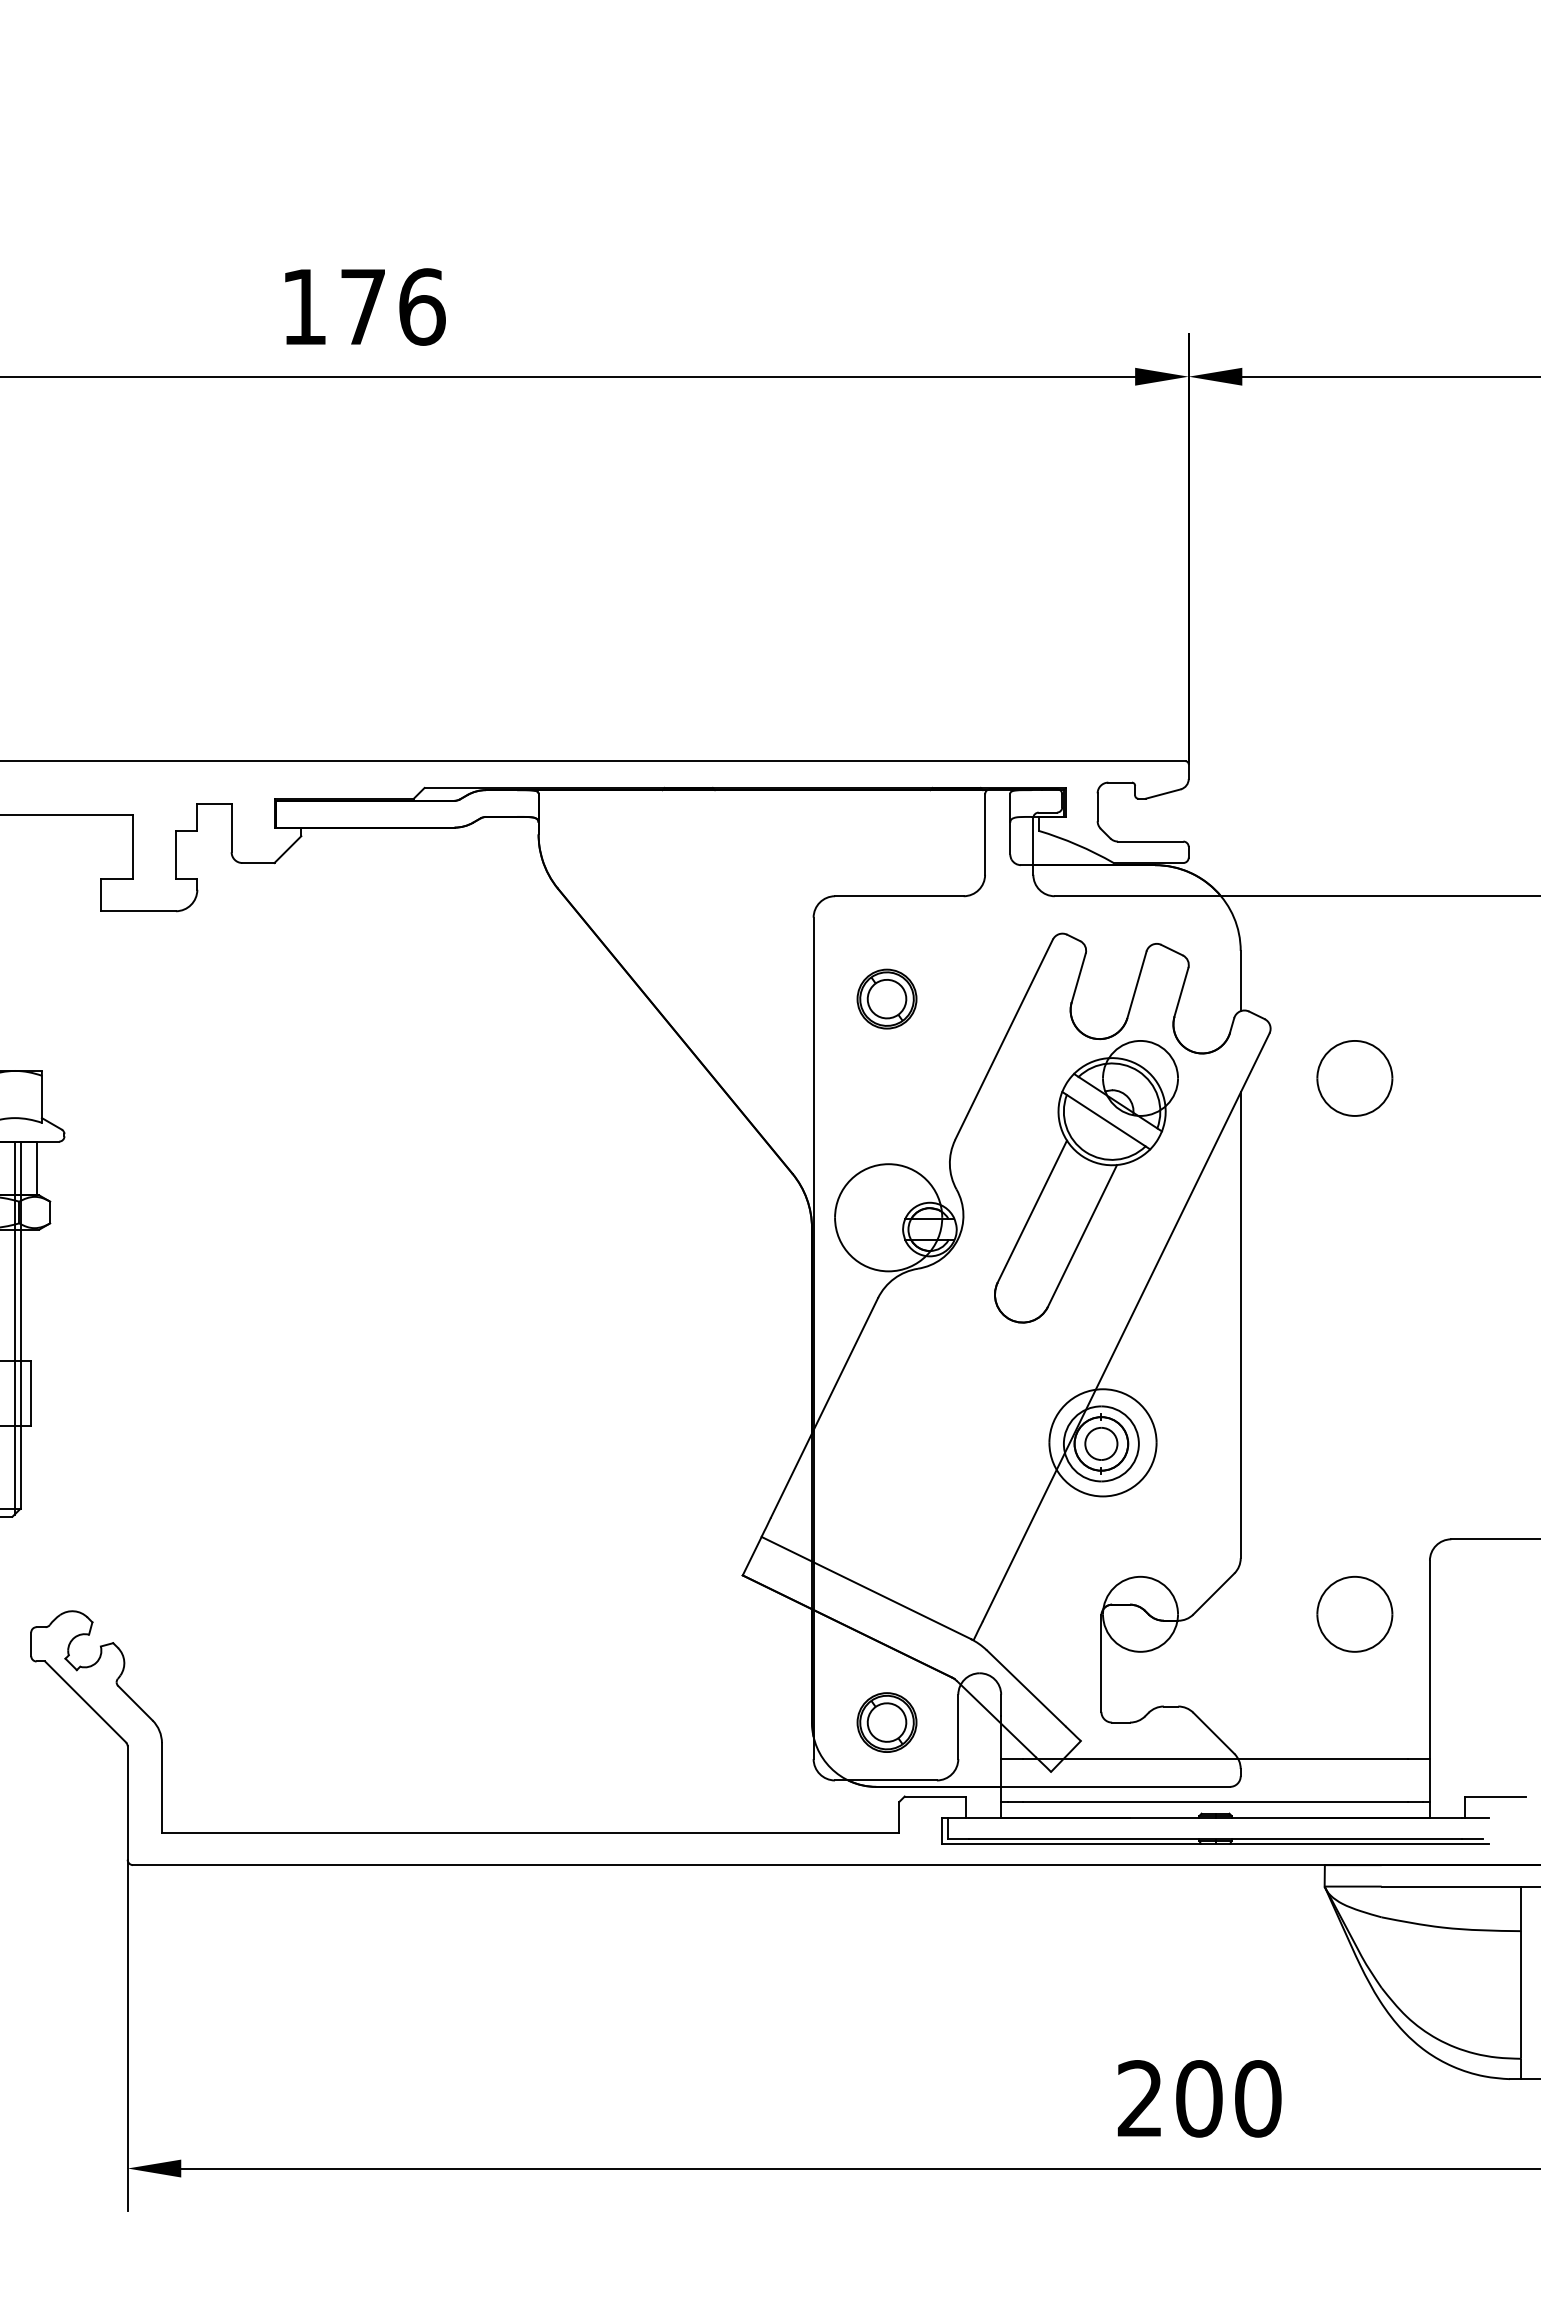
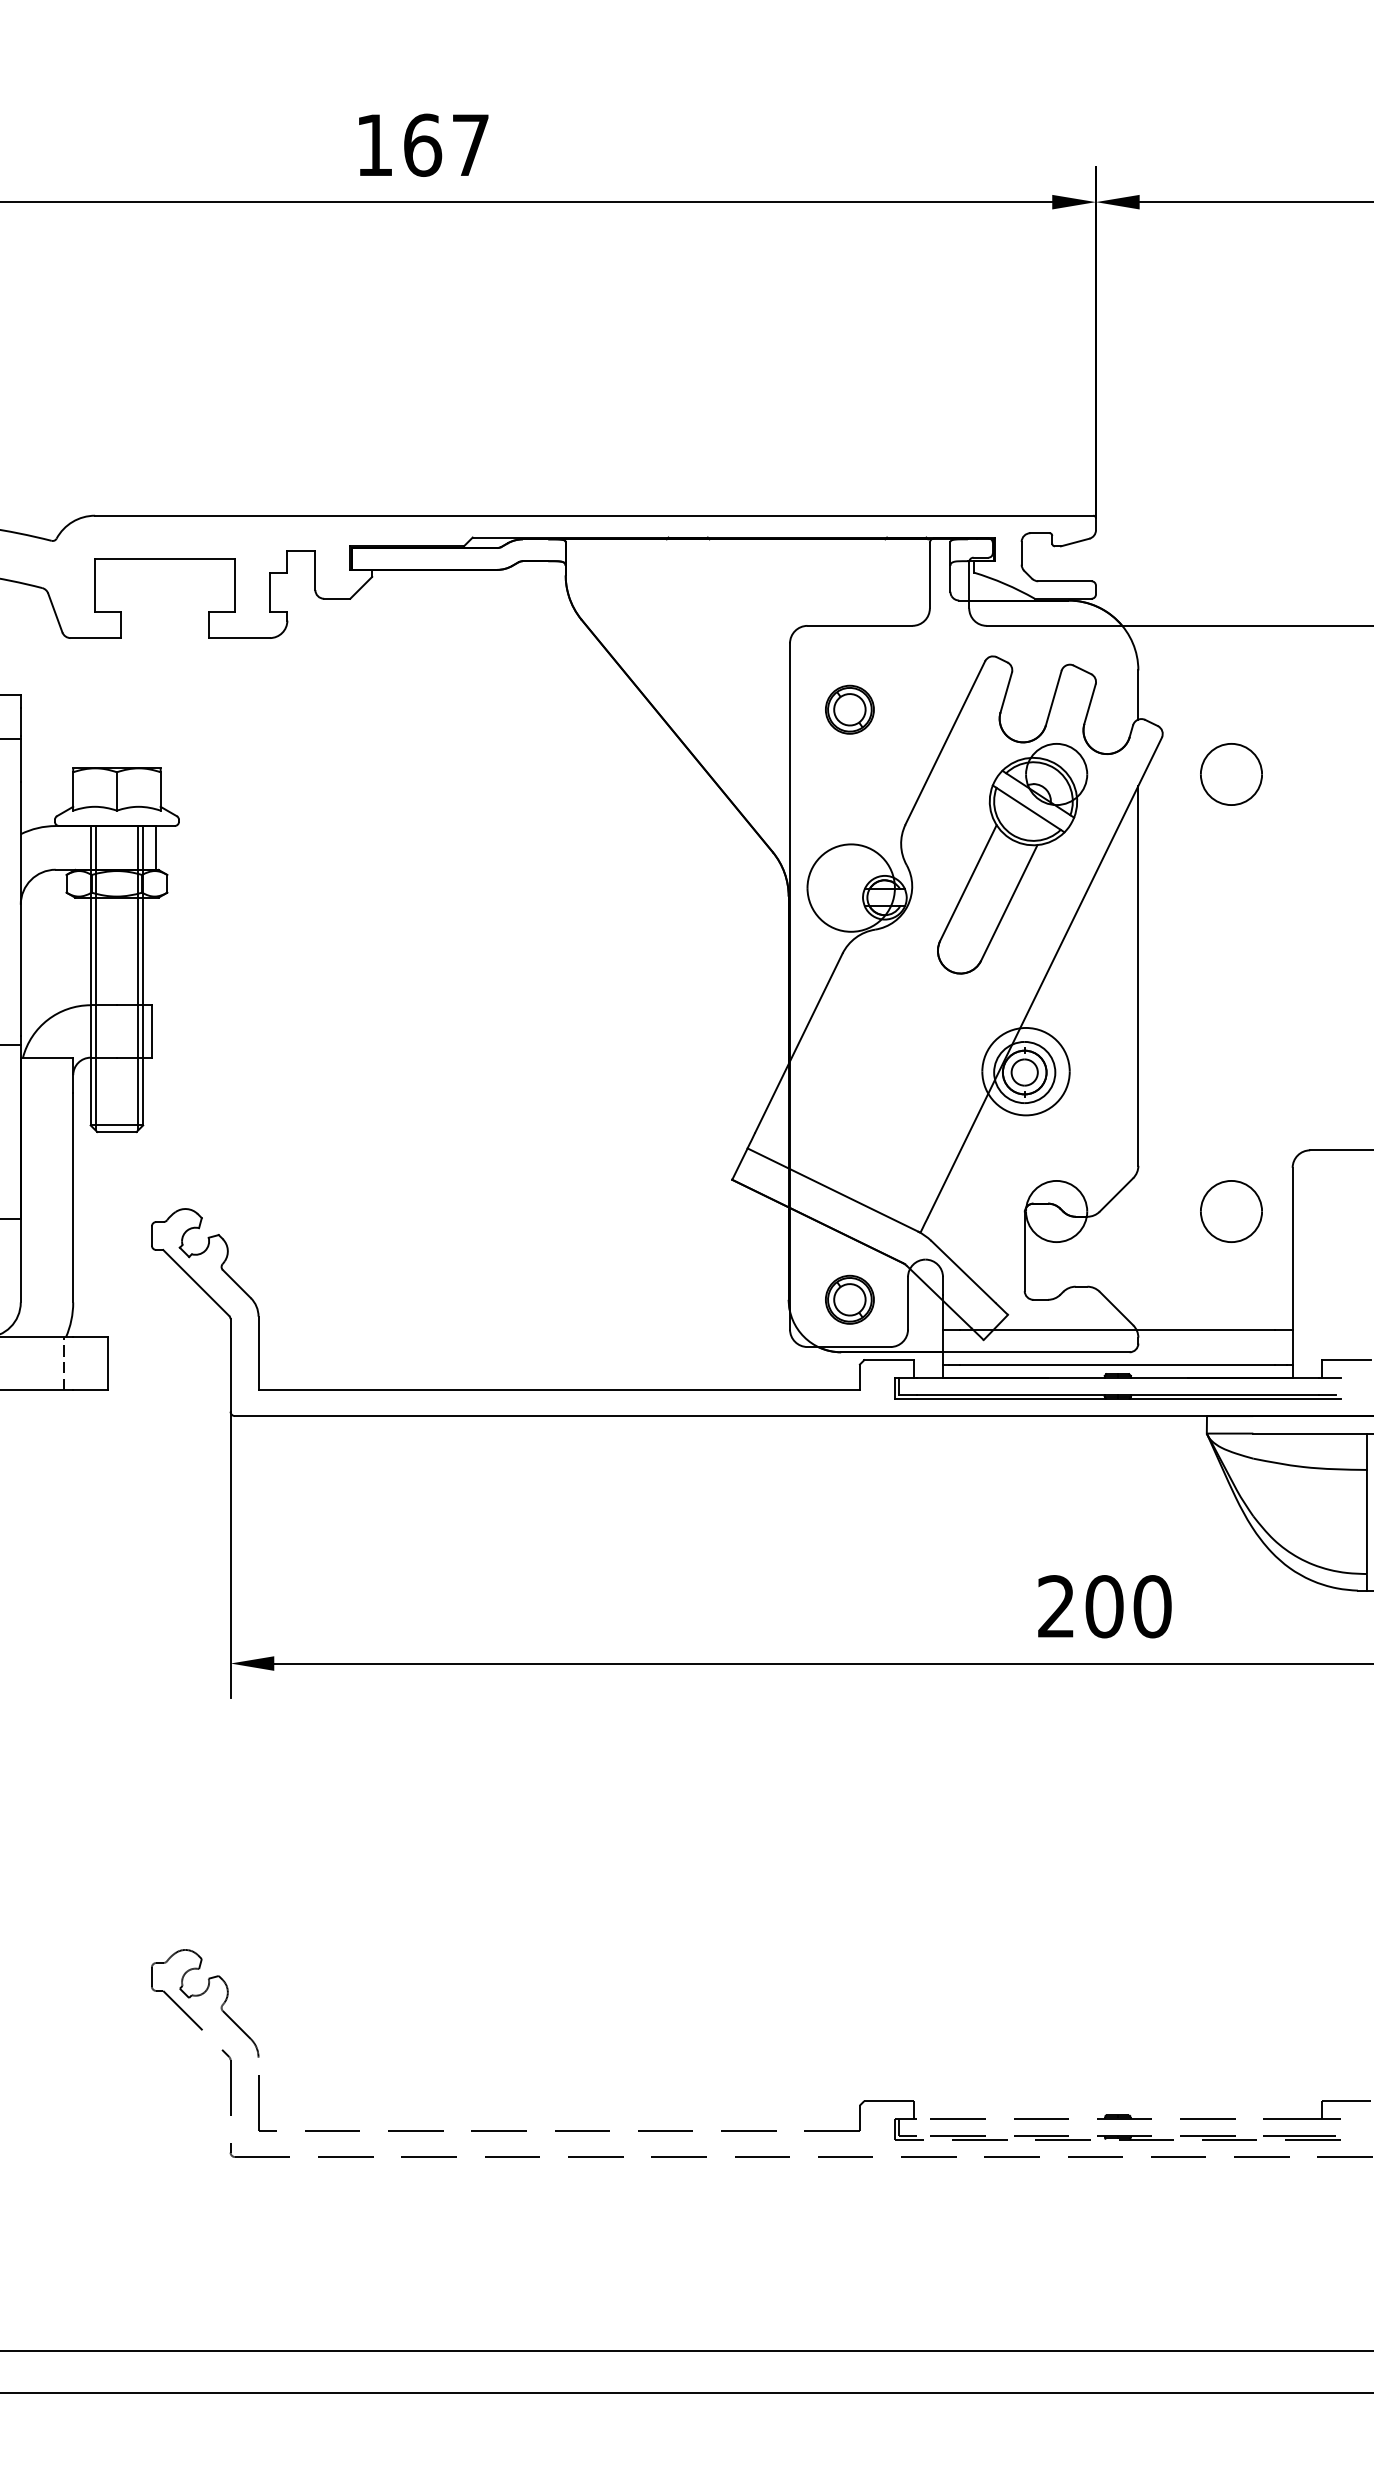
text: (393, 306) -> (447, 144), 176 -> 167

